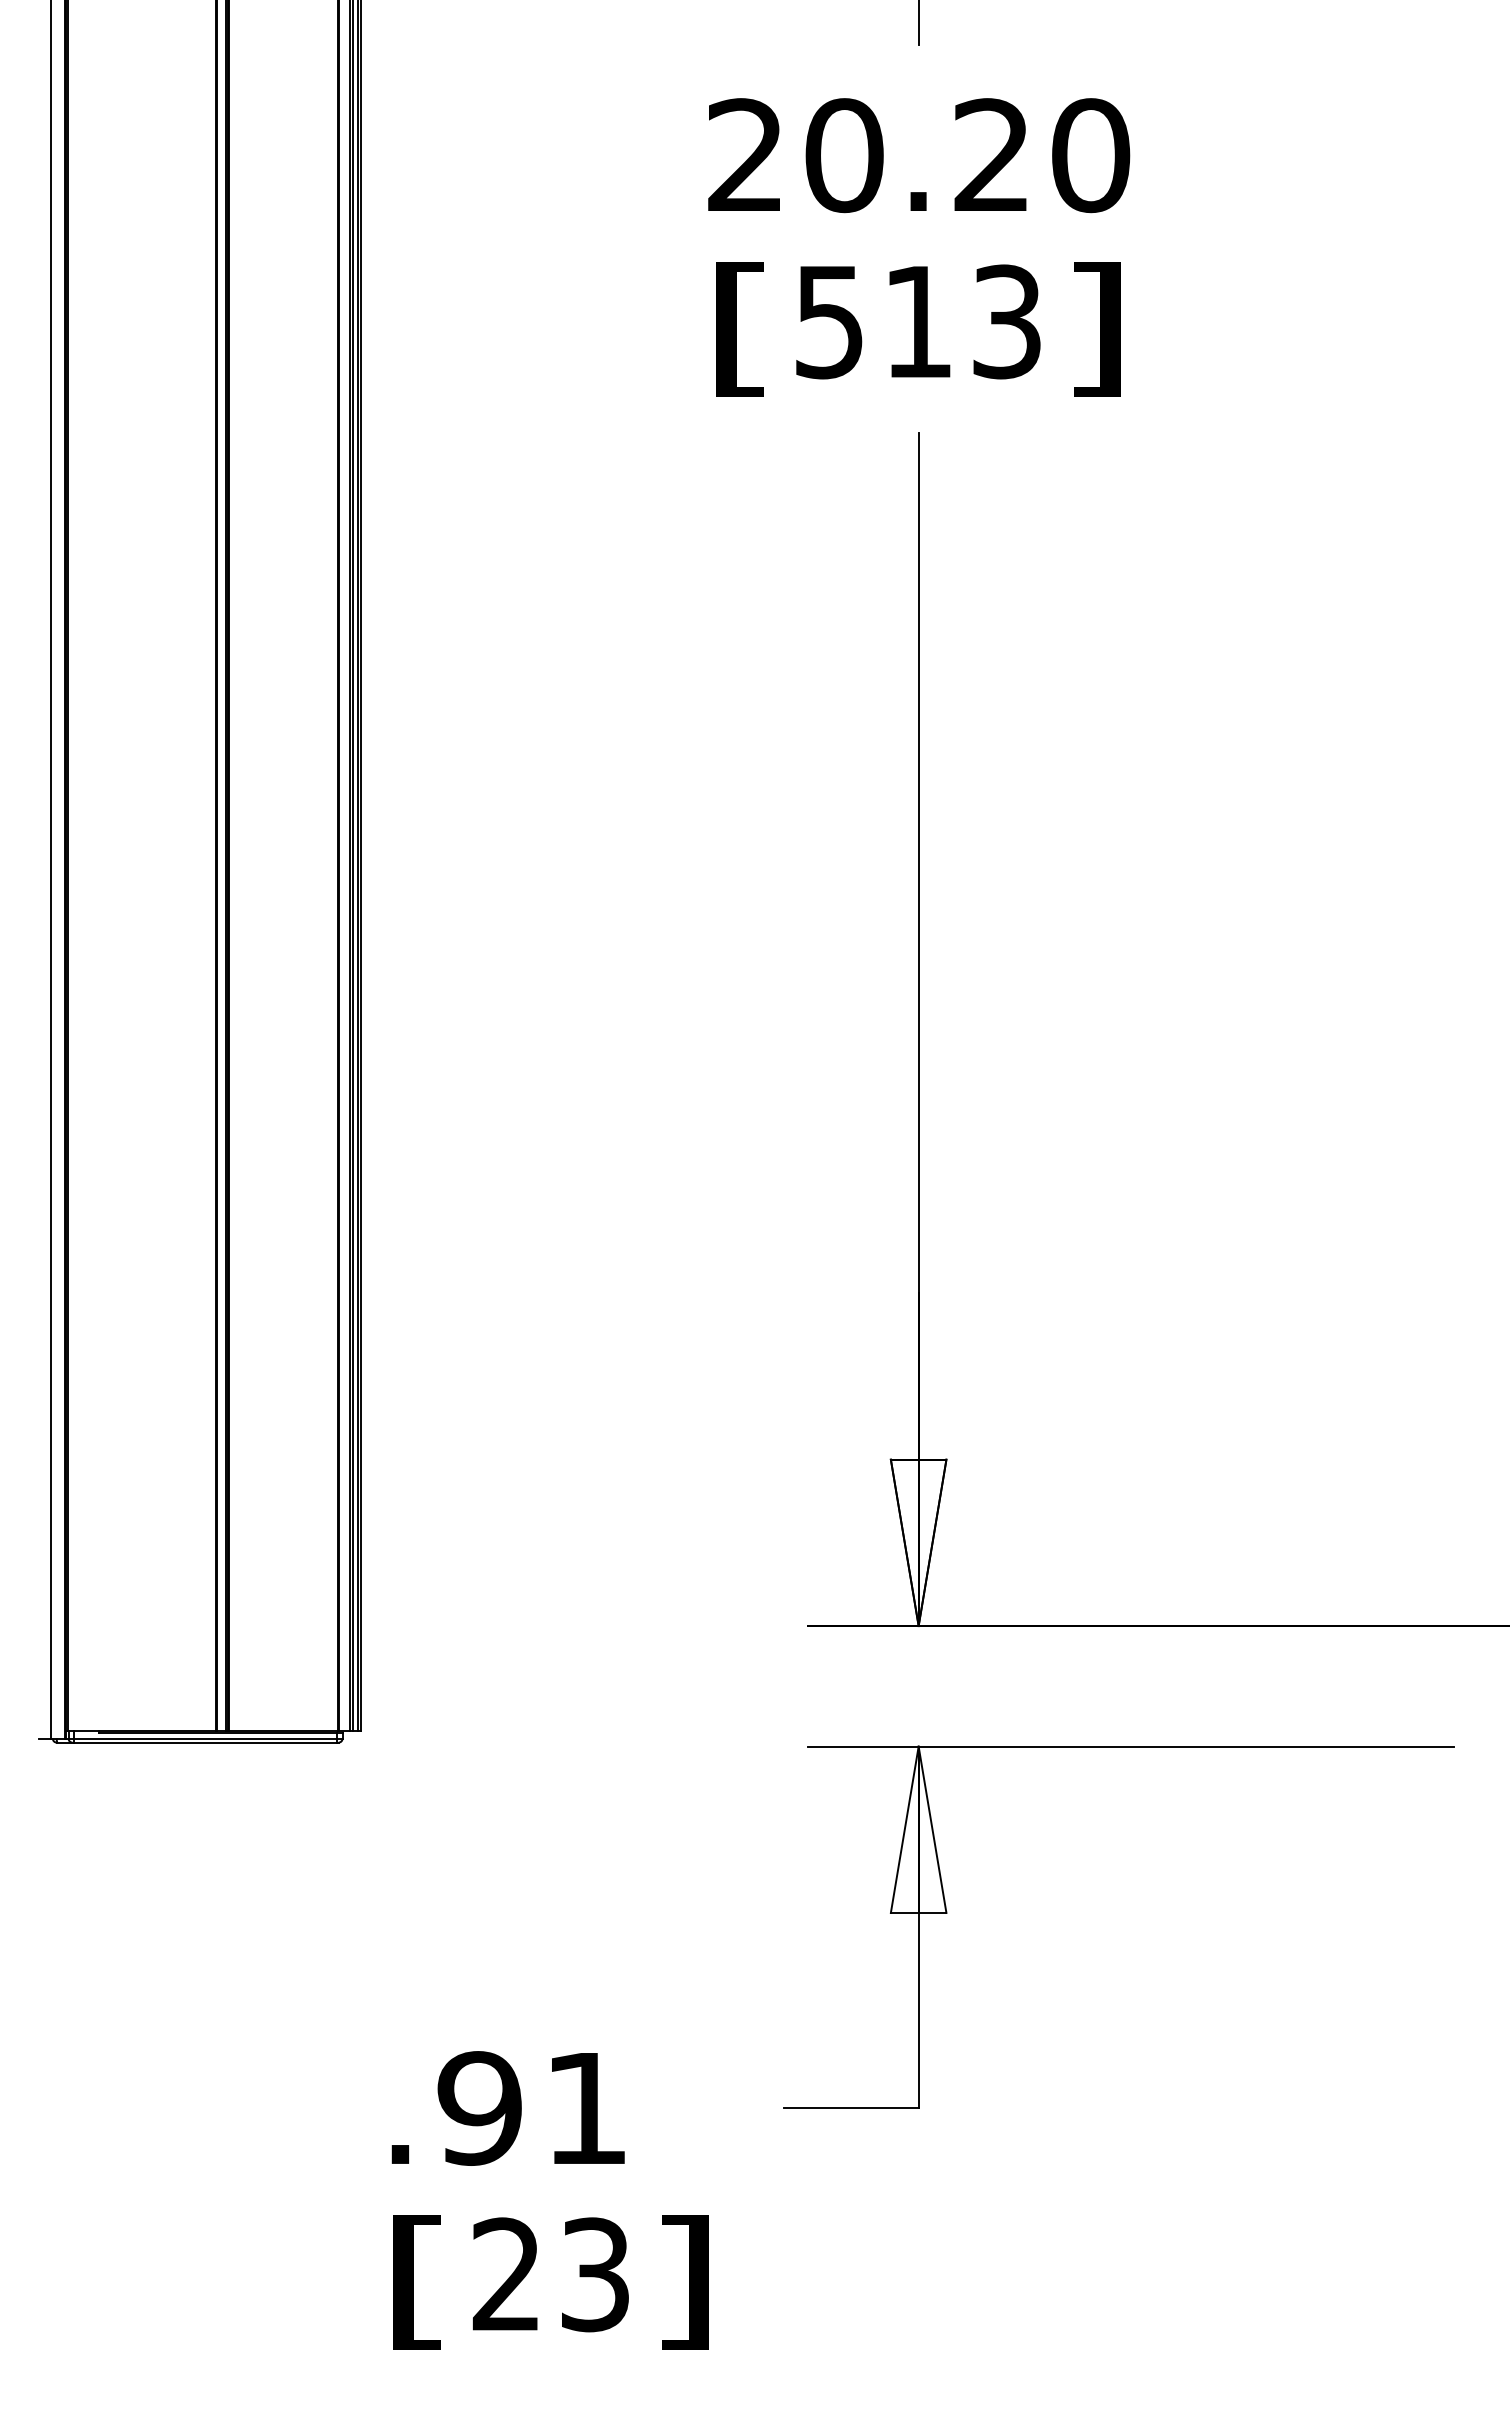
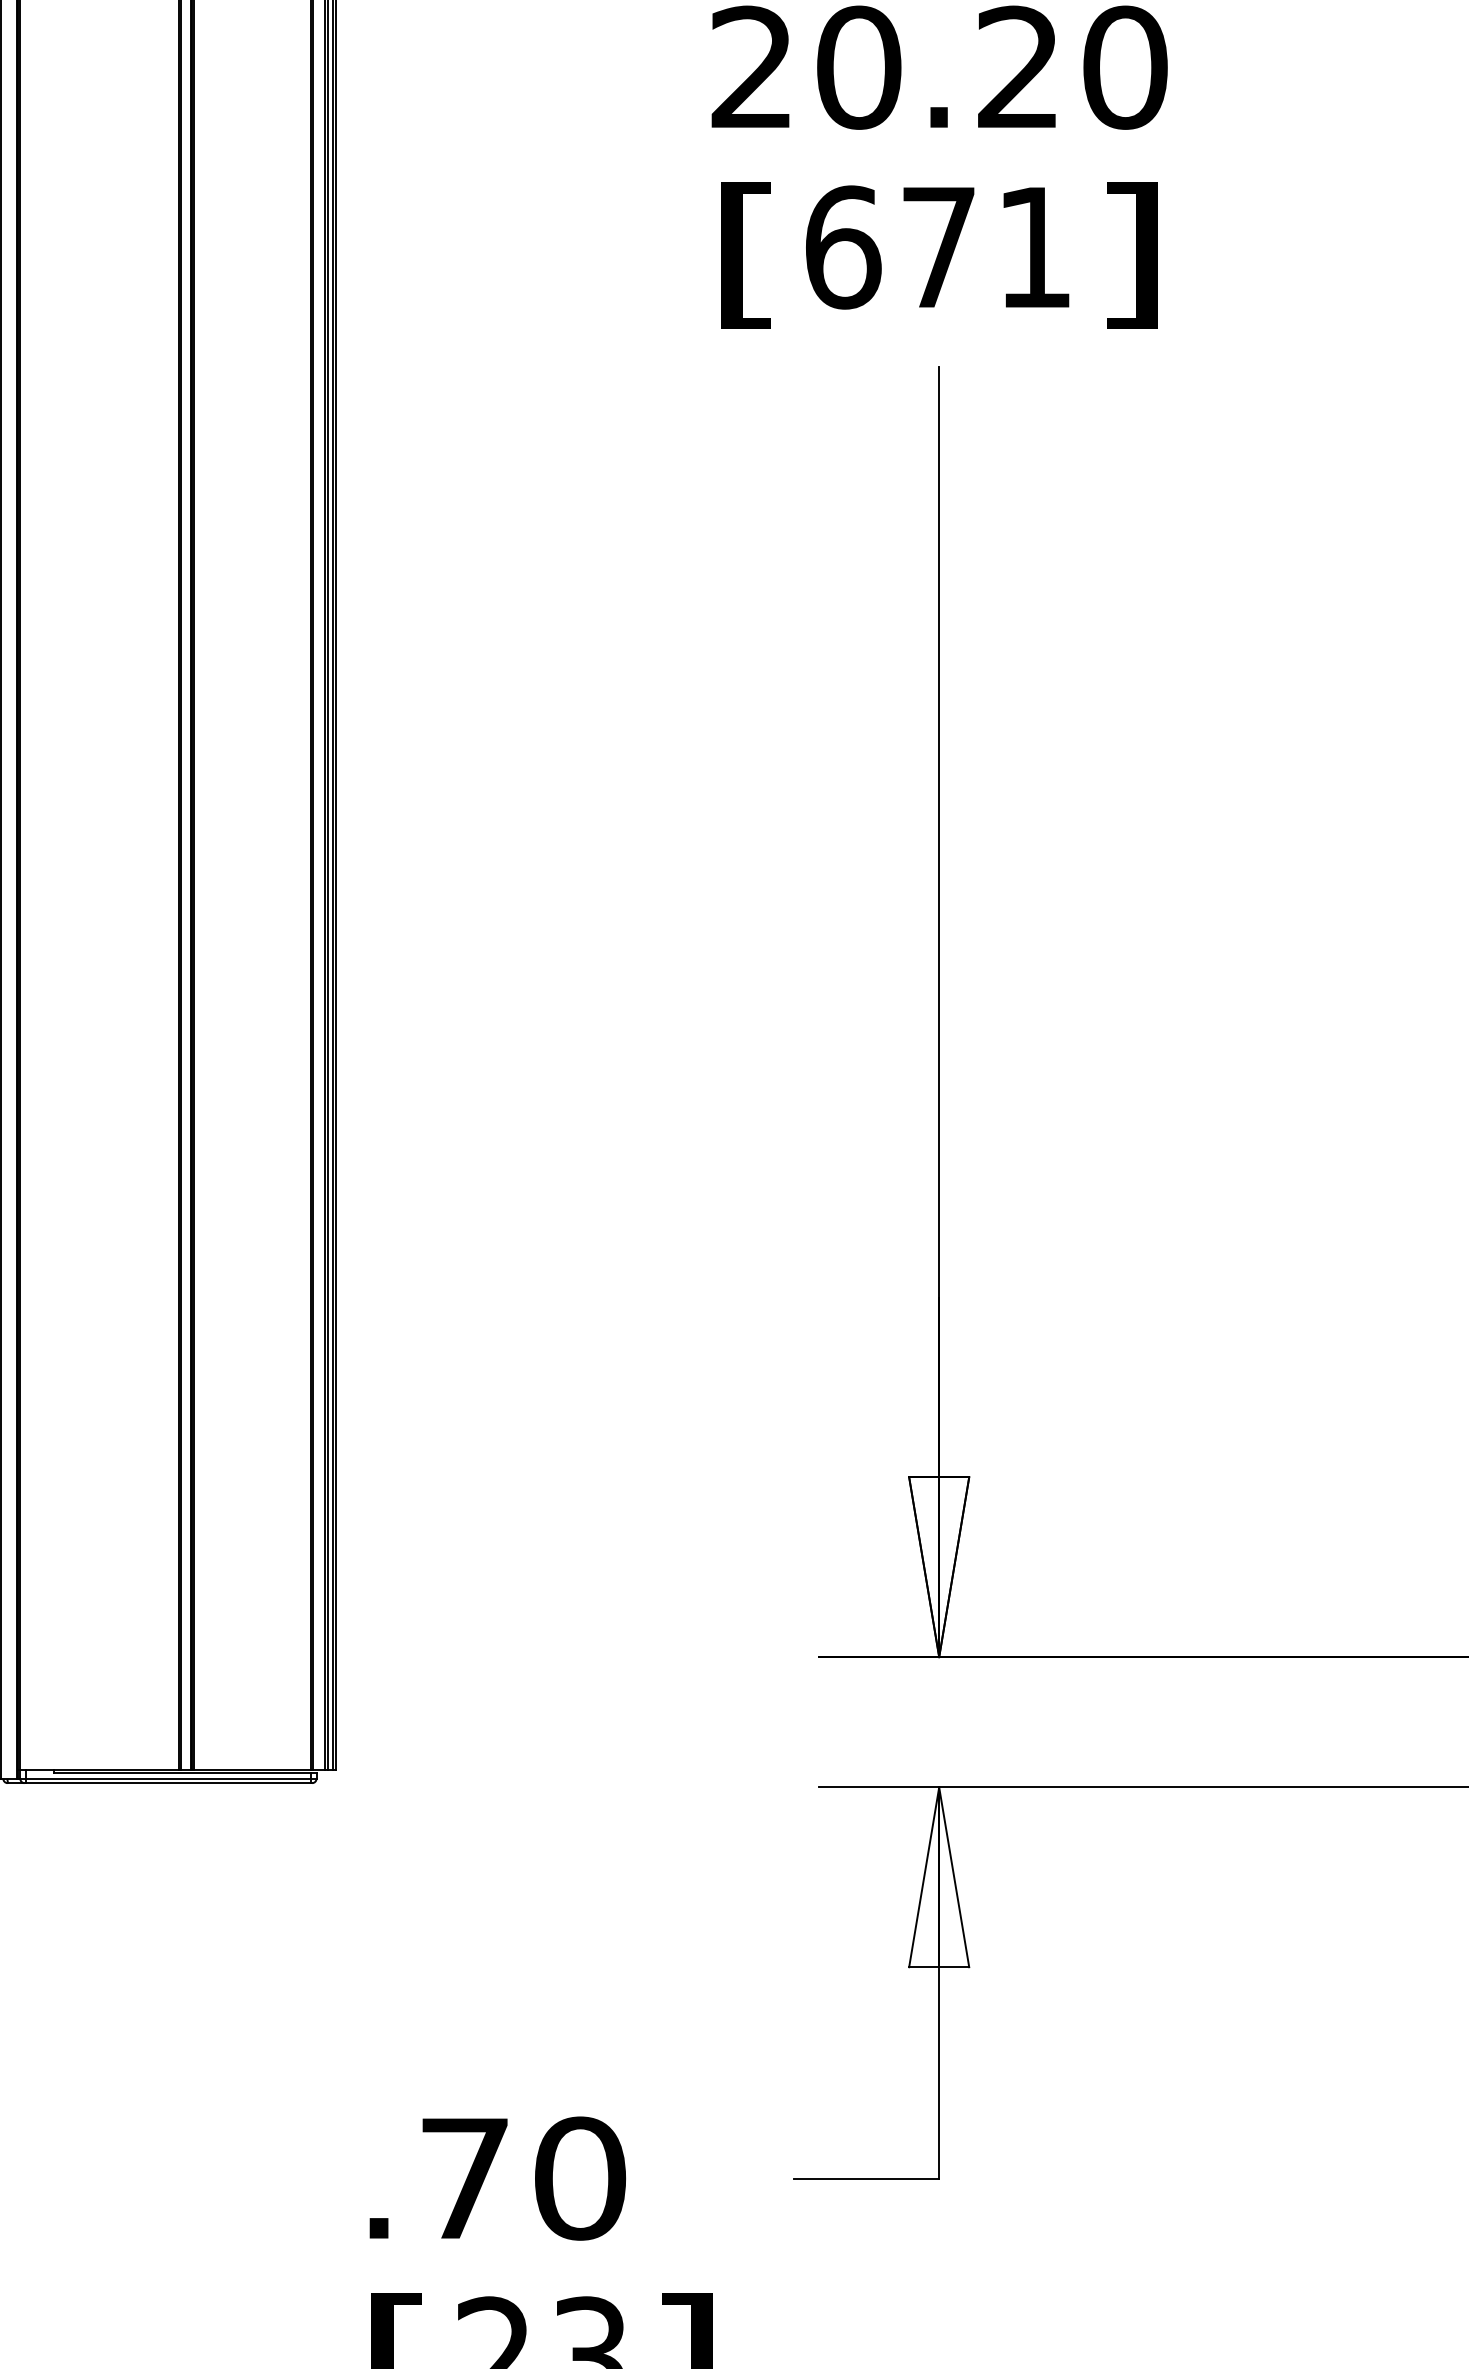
text: (917, 321) -> (937, 247), 513 -> 671
text: (532, 2108) -> (521, 2178), .91 -> .70

